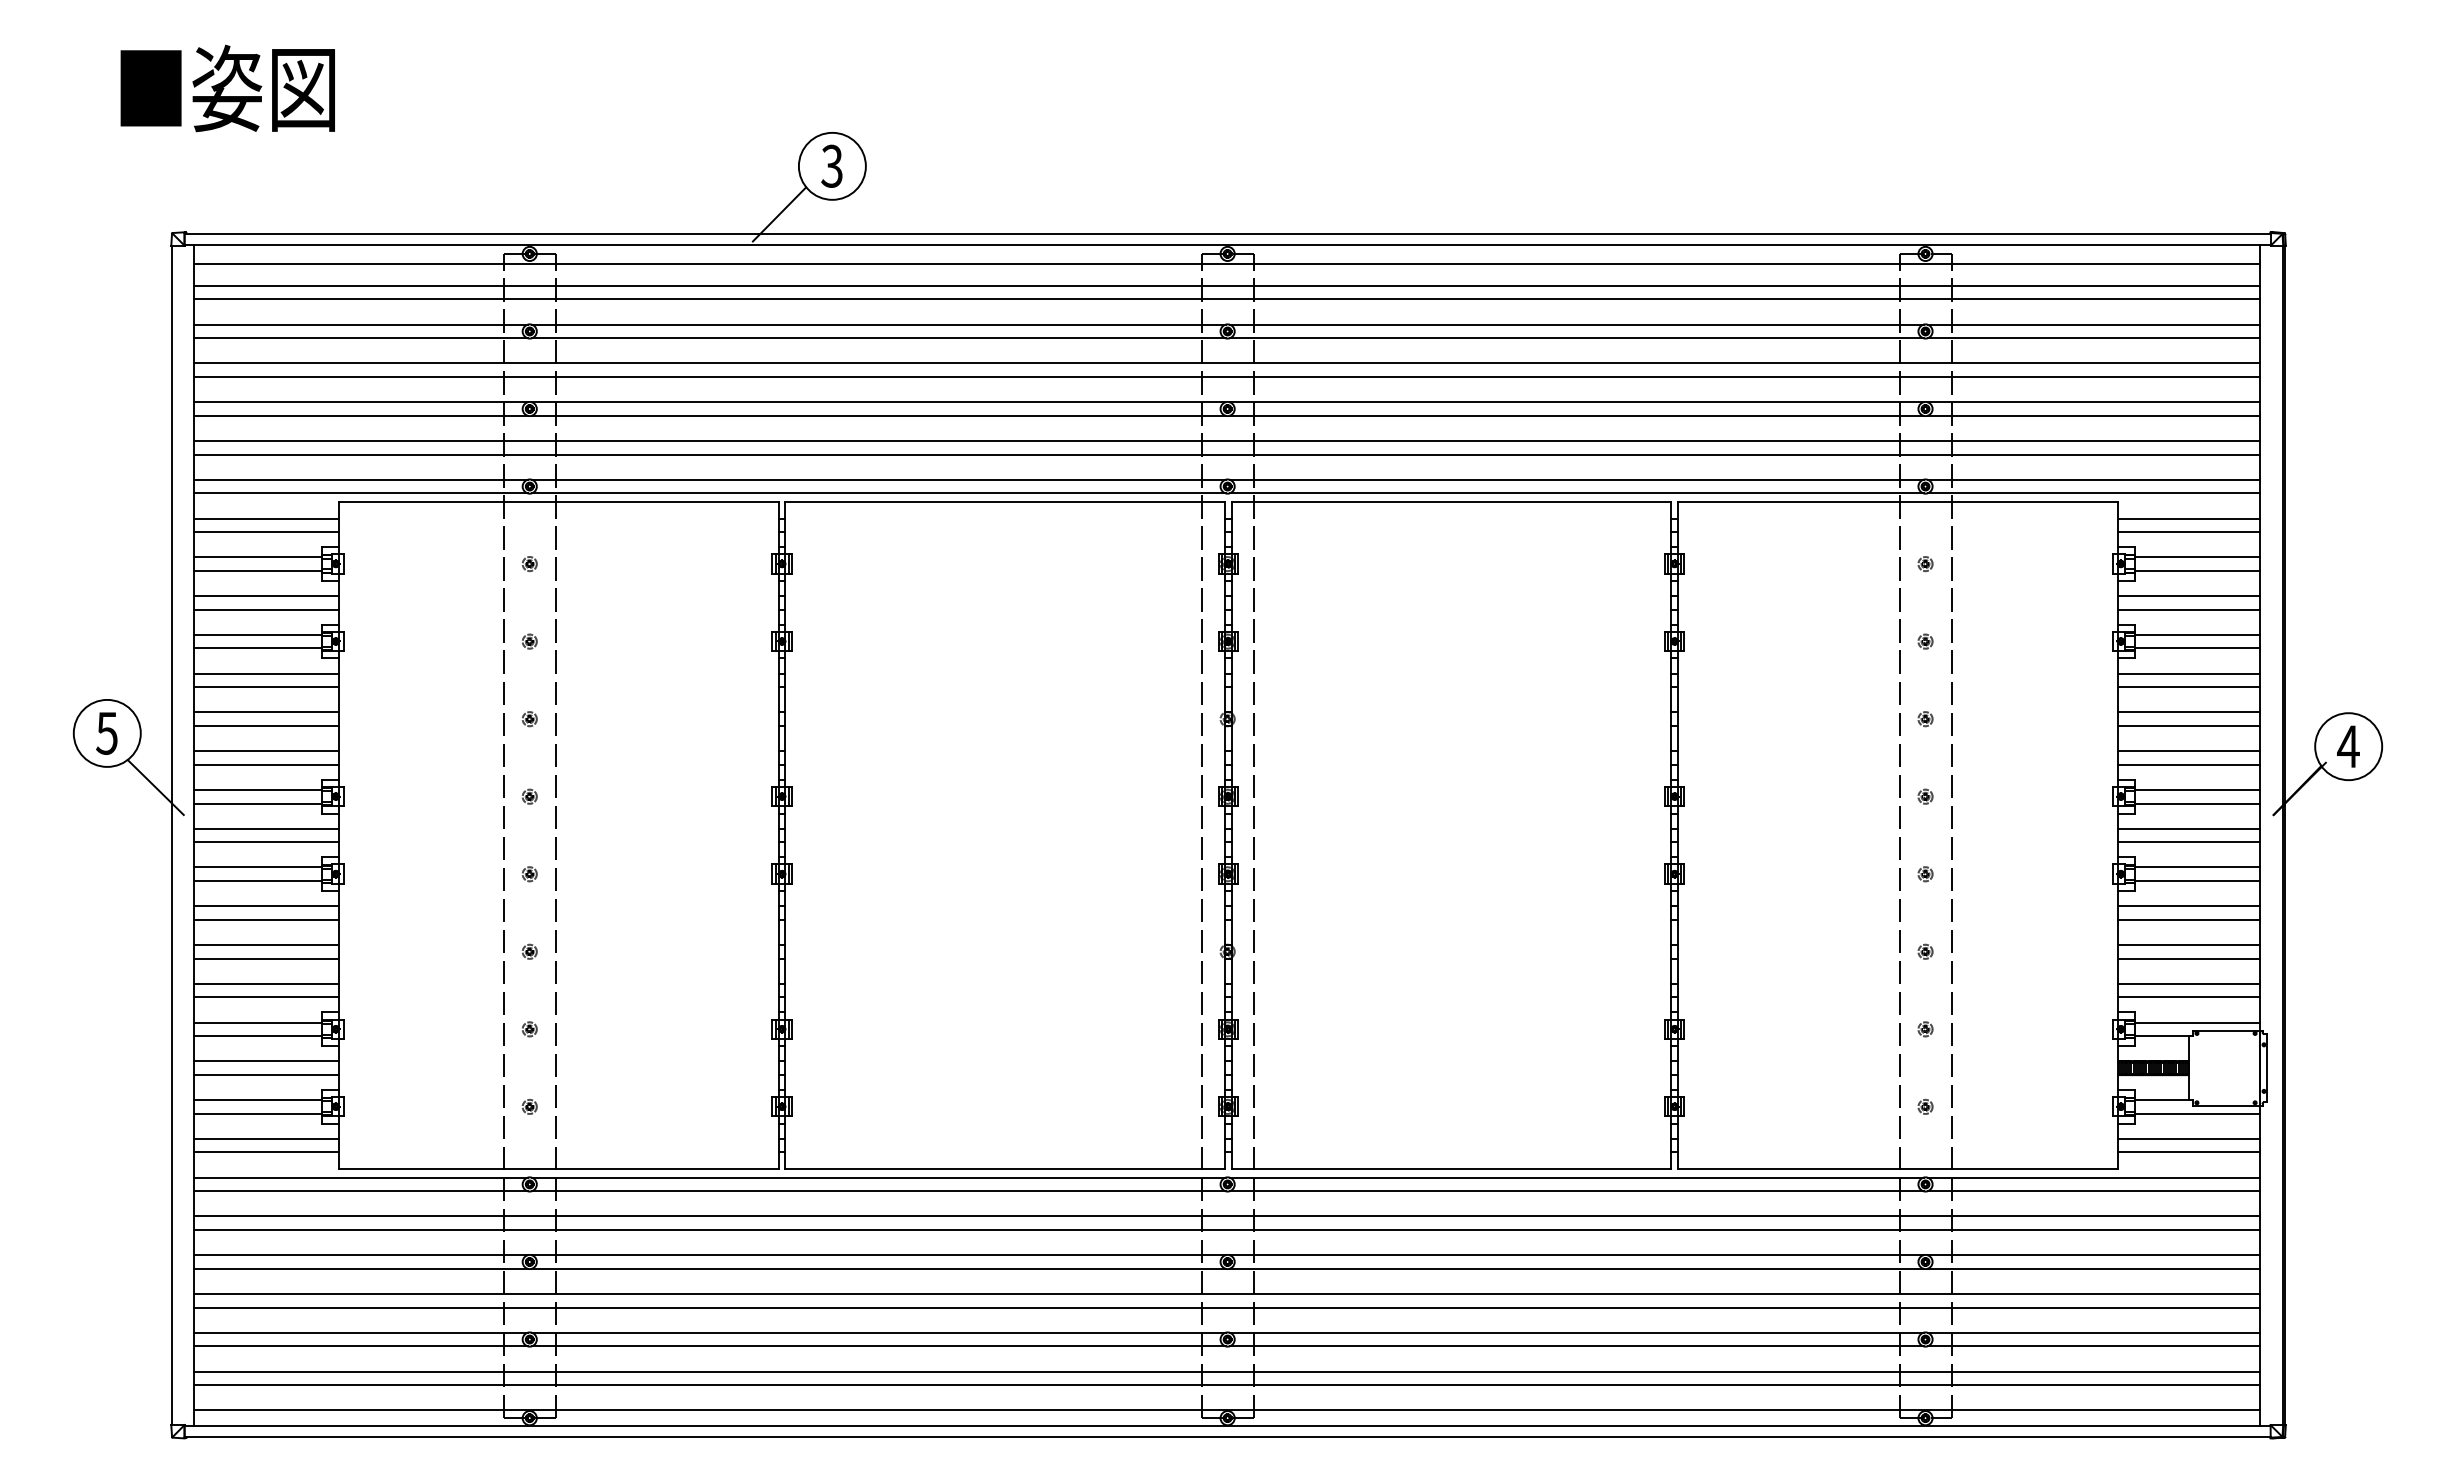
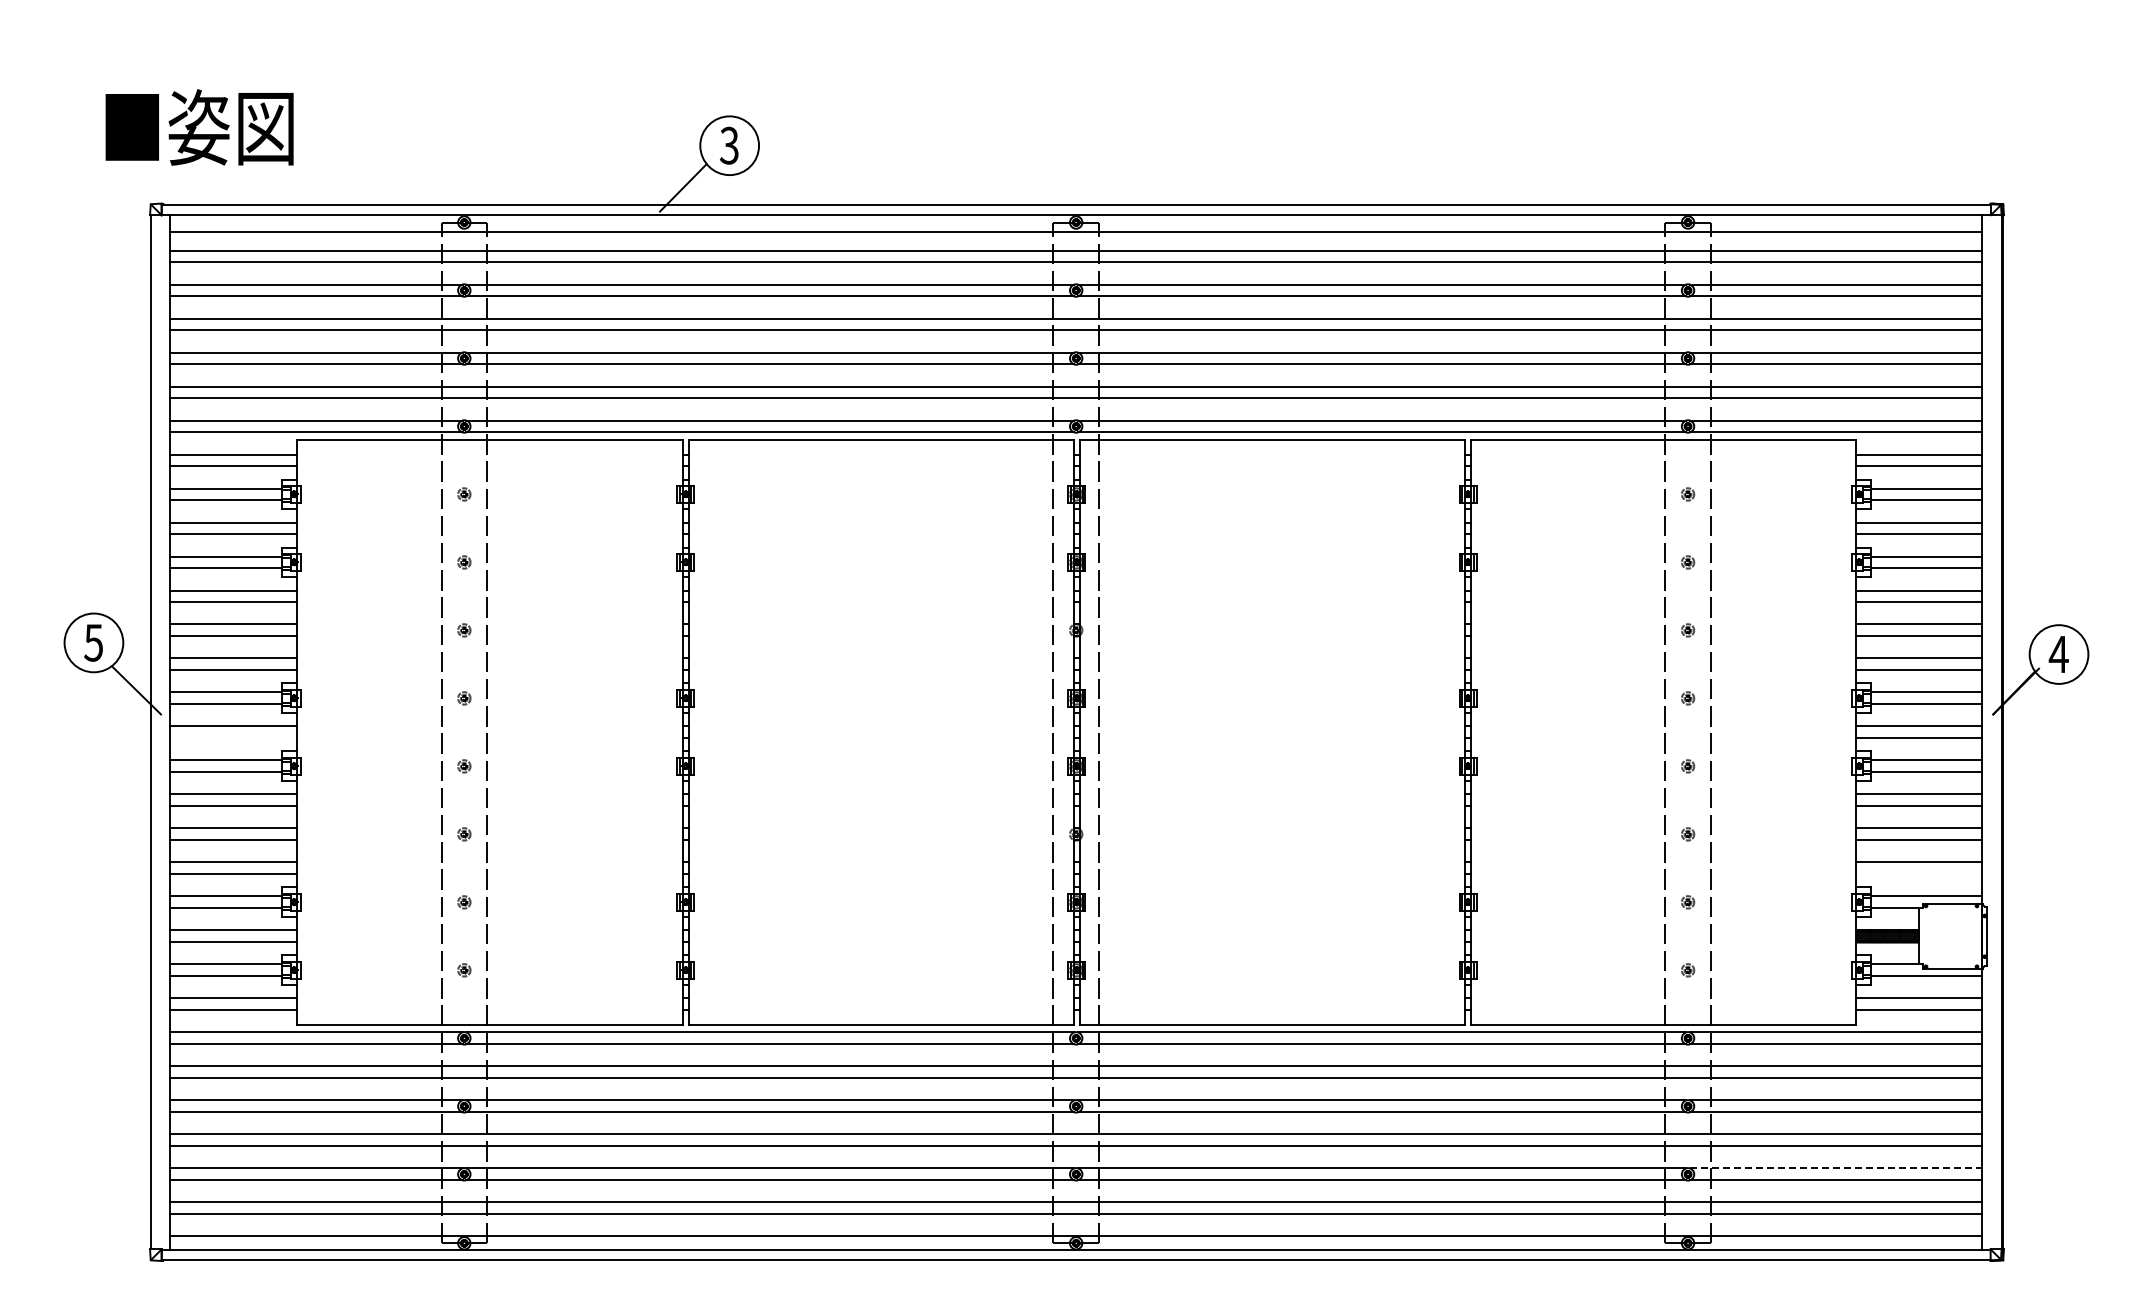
text: (227, 88) -> (199, 127), moved
line: (266, 842) -> (233, 738), removed
line: (2188, 997) -> (1918, 874), removed
line: (2093, 1332) -> (1835, 1168), solid -> dashed

